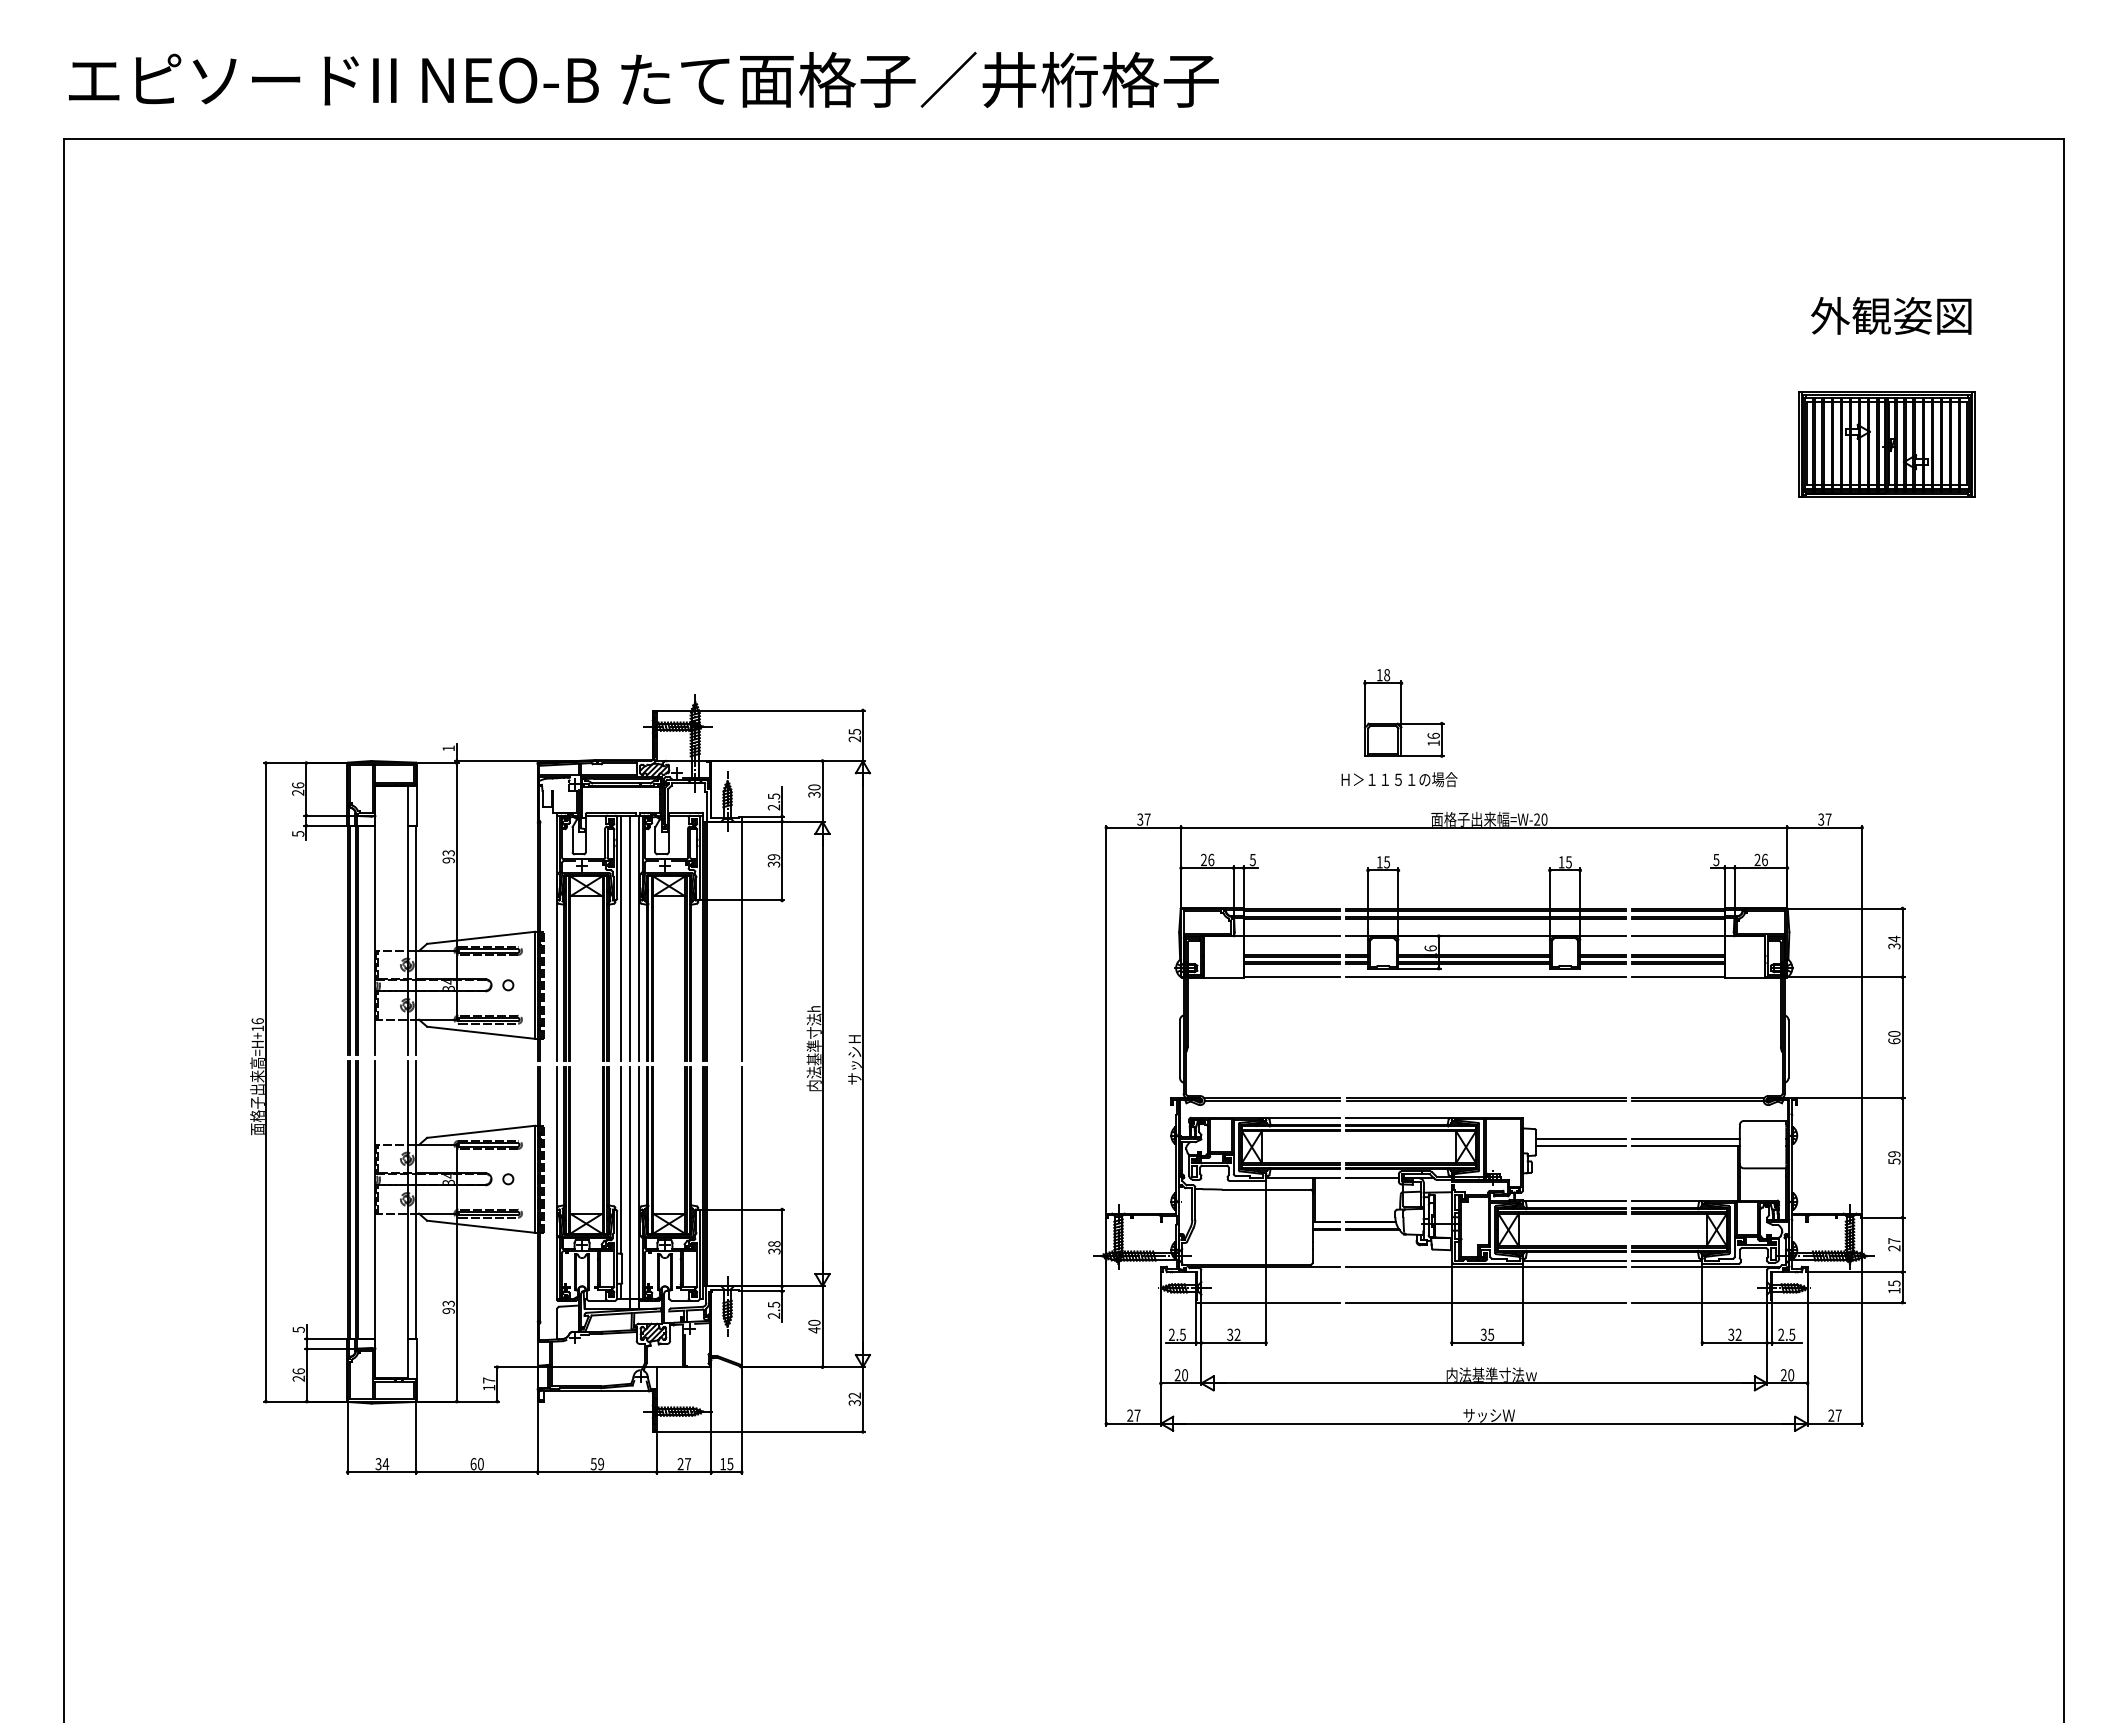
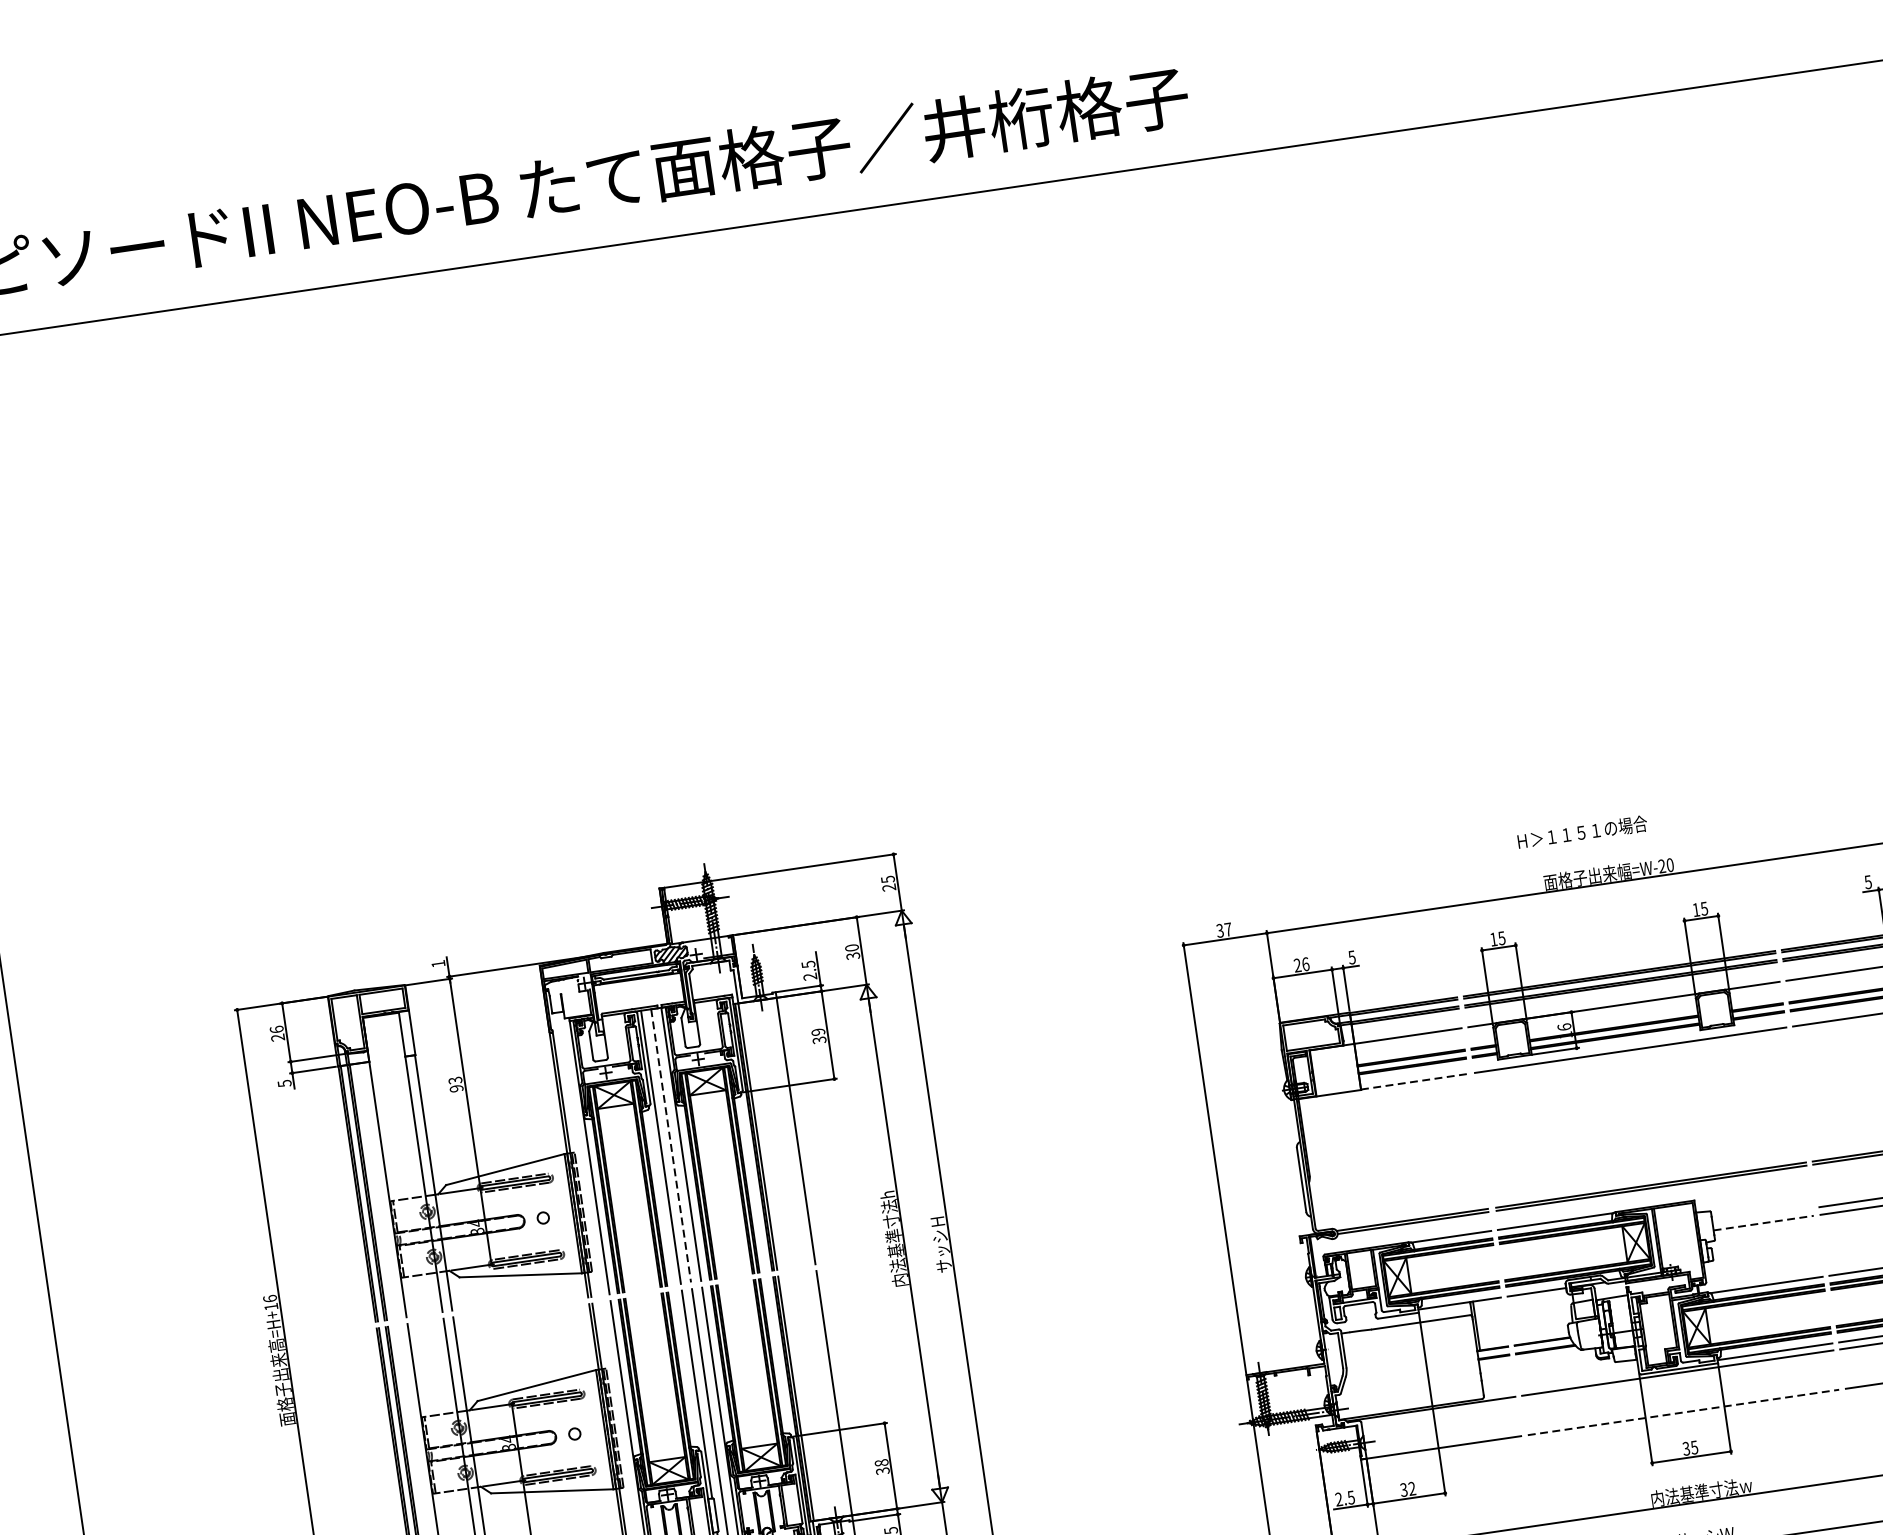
part: (1403, 713) -> (1496, 769), removed
text: (1399, 779) -> (1582, 832), moved
line: (629, 938) -> (670, 1146), solid -> dashed
line: (1292, 977) -> (1415, 1081), solid -> dashed
line: (1580, 1139) -> (1762, 1215), removed
line: (1580, 1146) -> (1763, 1223), solid -> dashed
line: (1485, 1302) -> (1683, 1412), solid -> dashed

